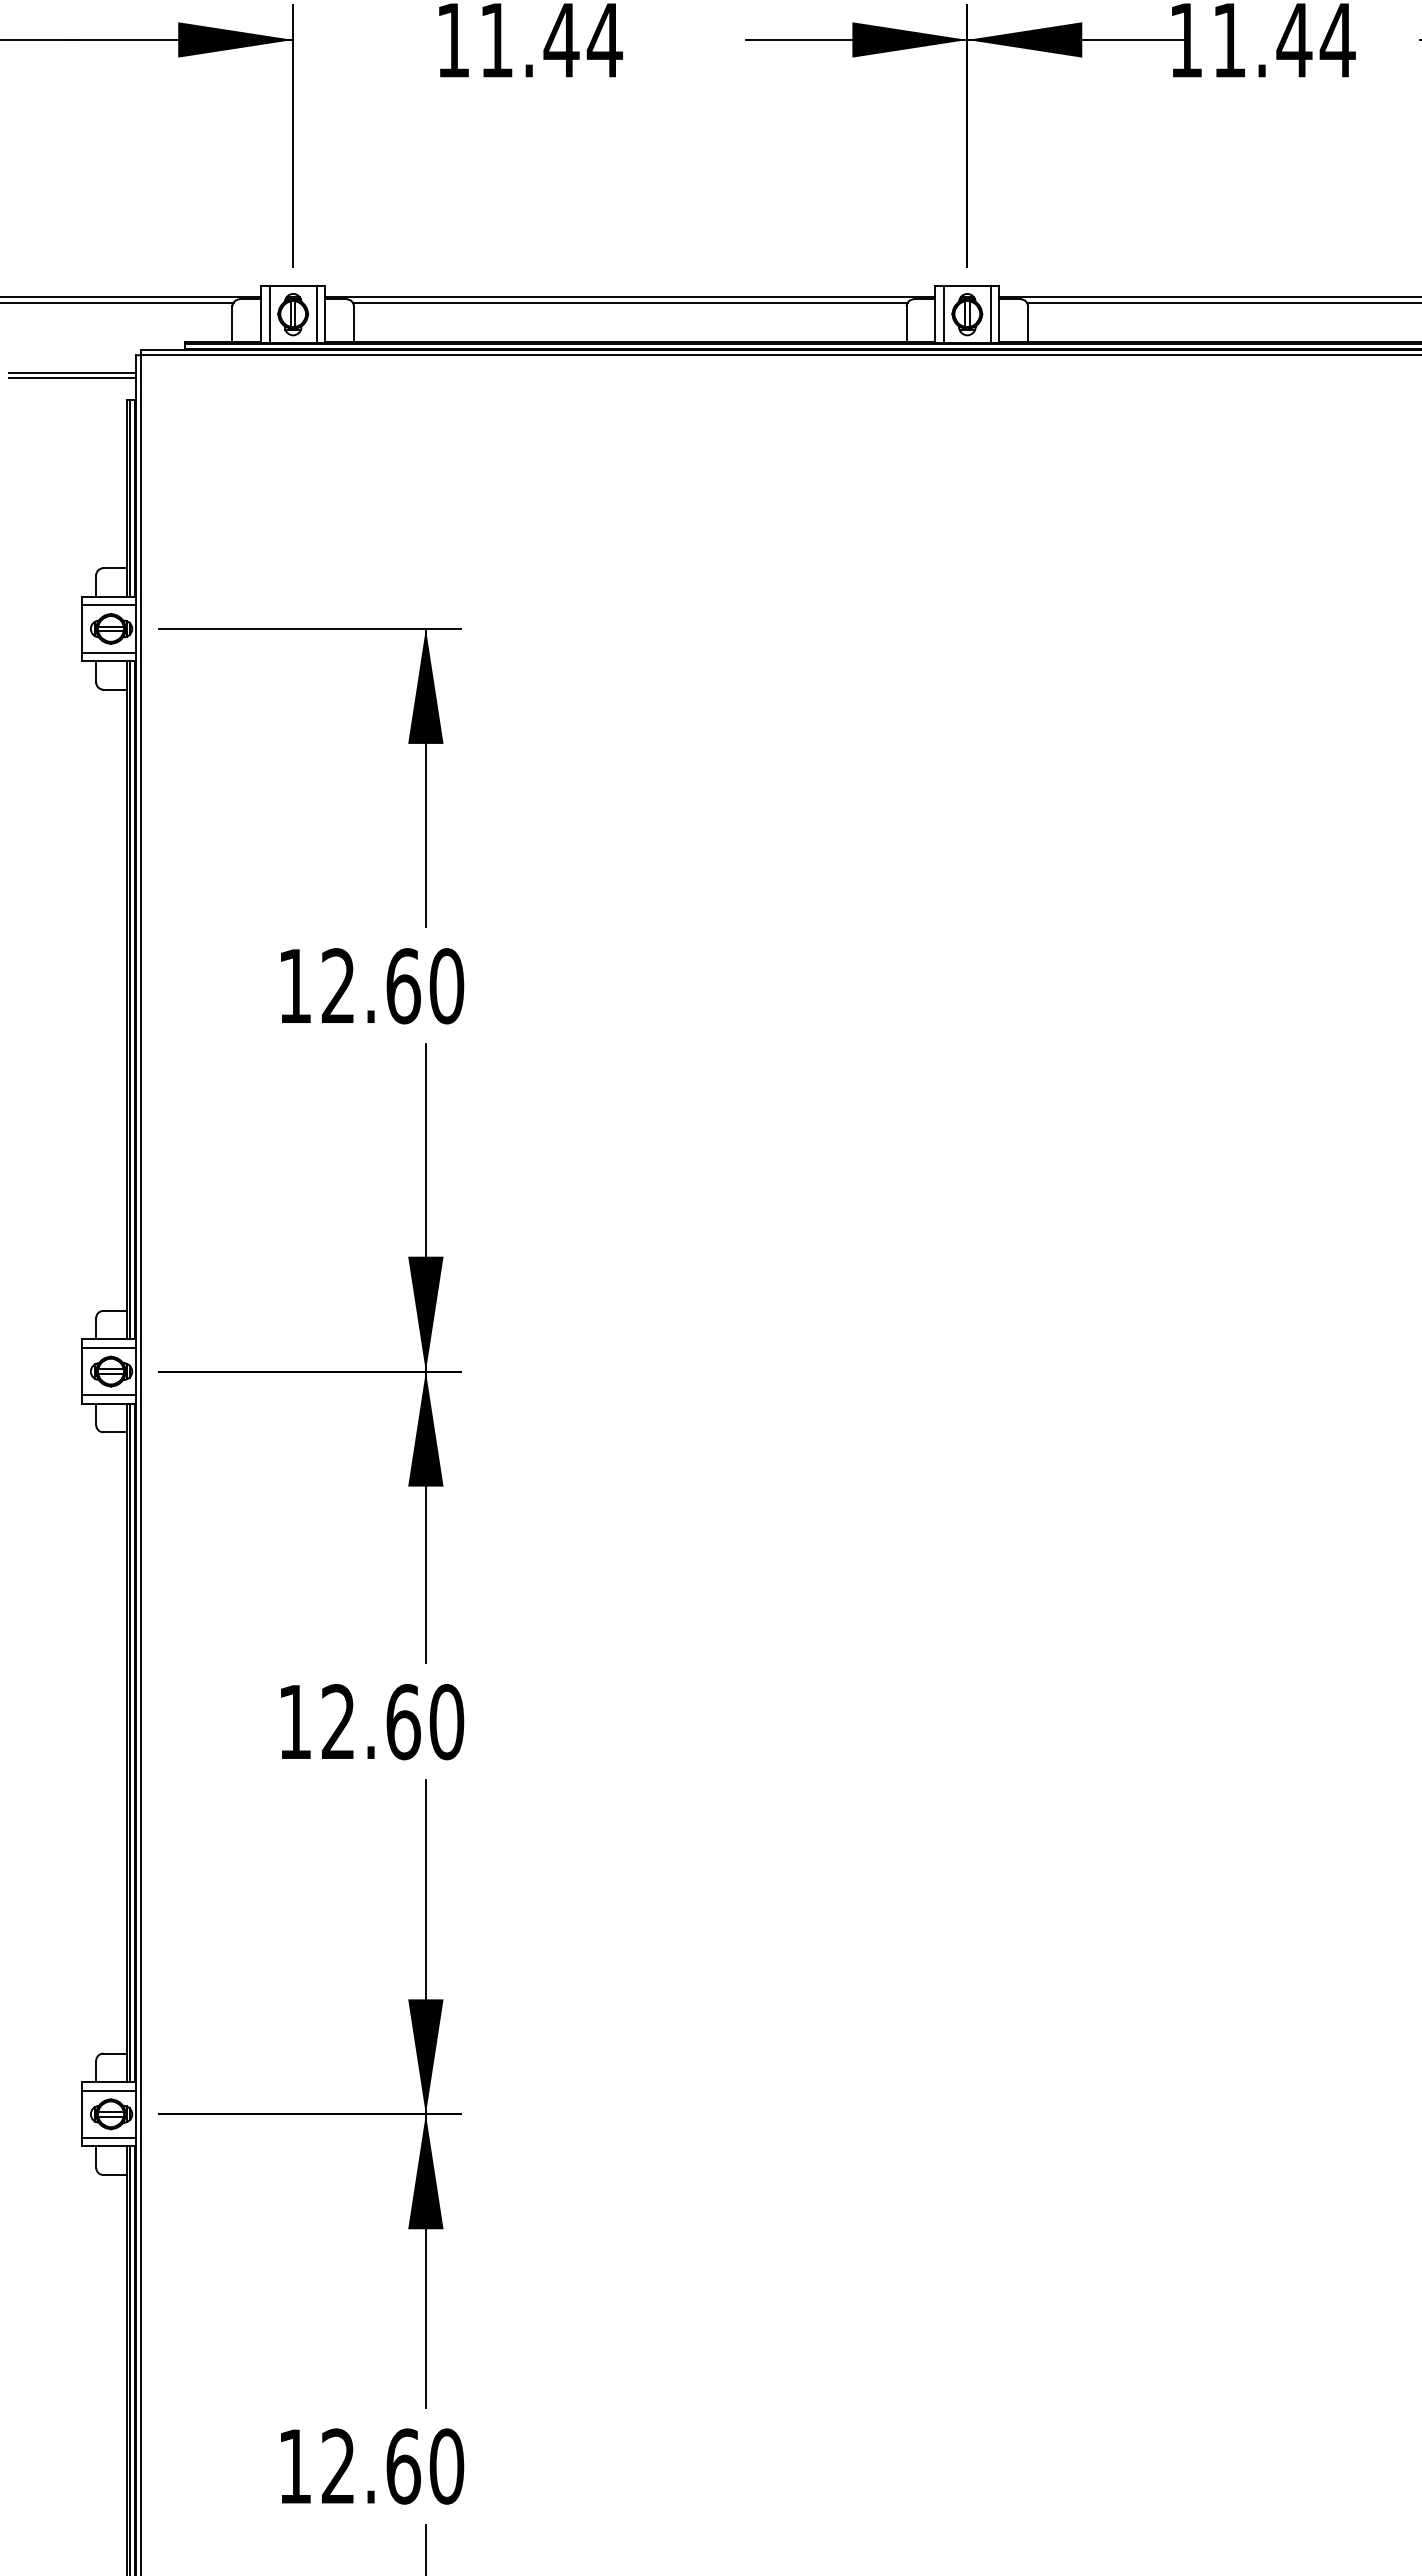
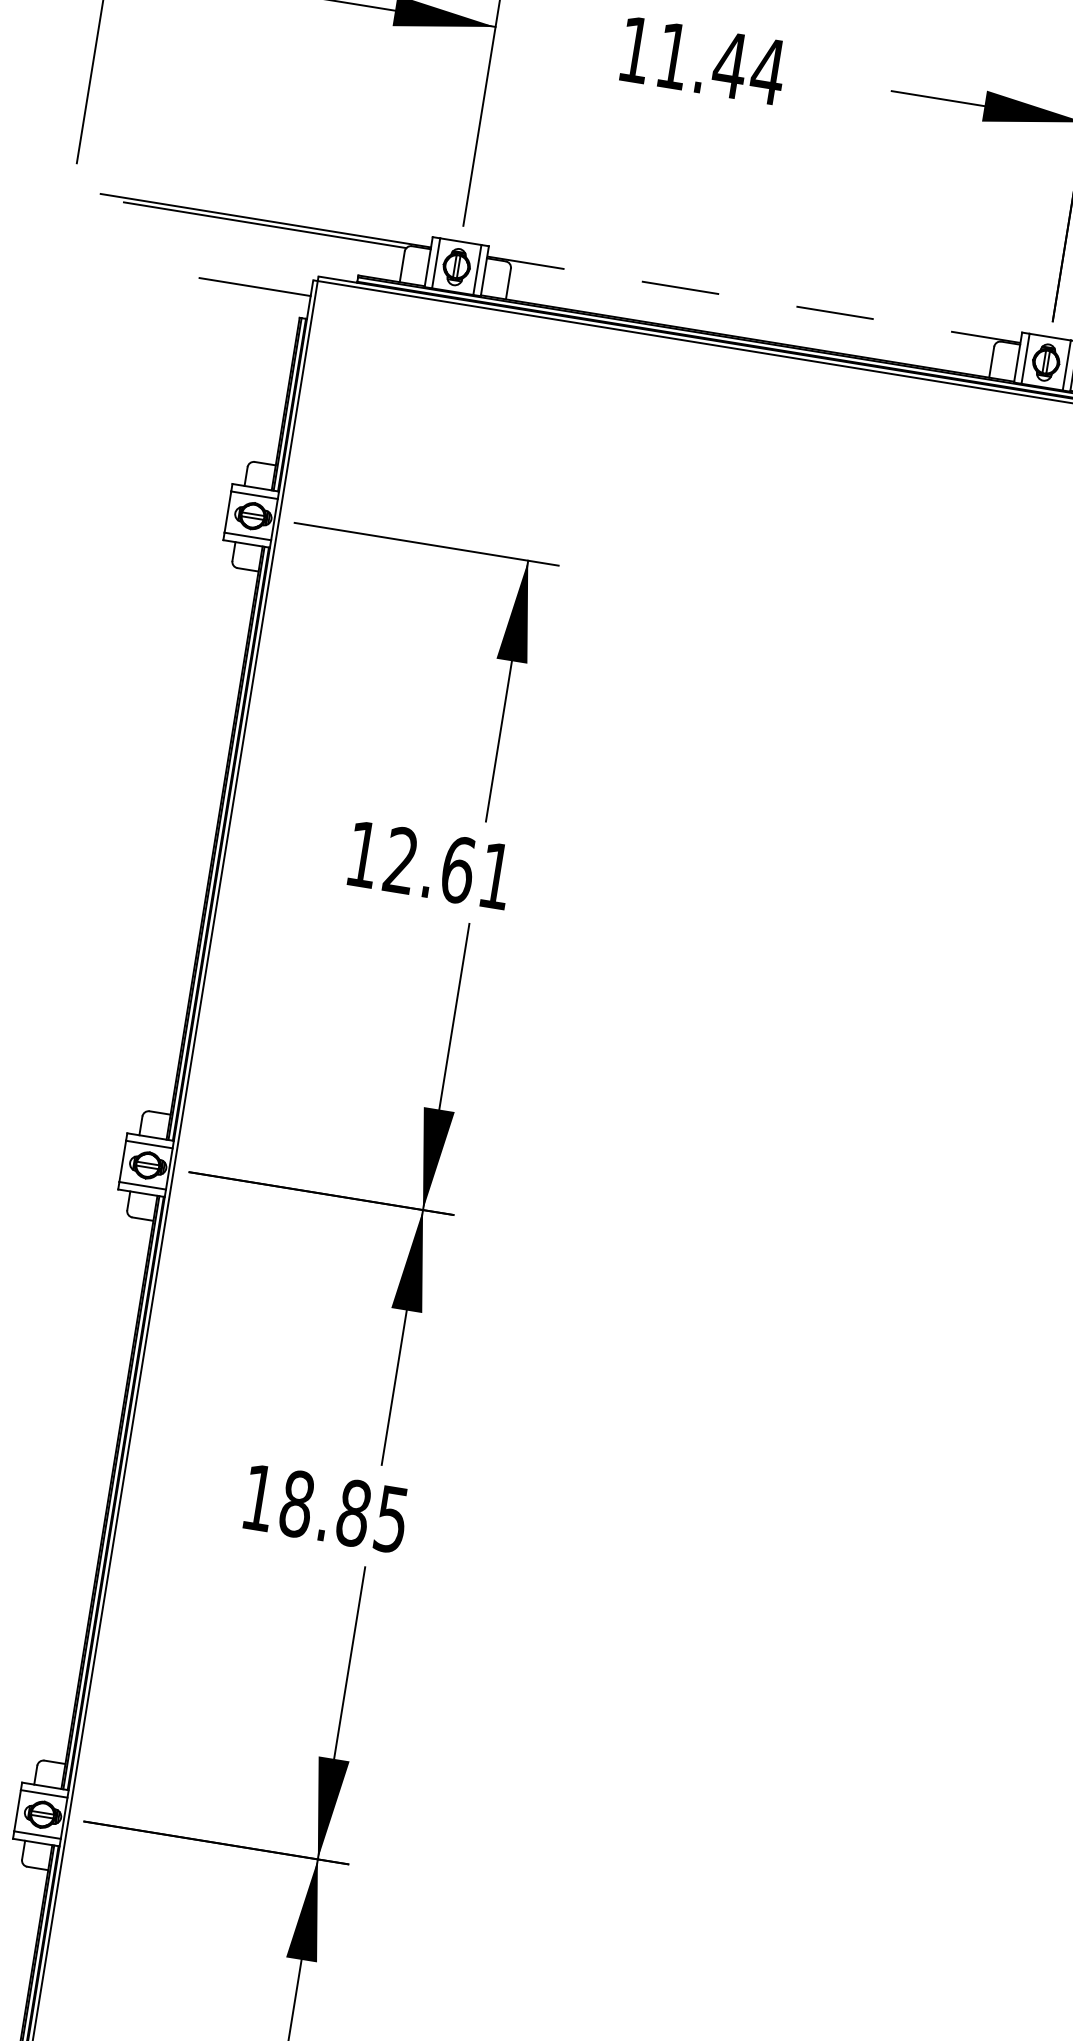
line: (630, 297) -> (754, 299), solid -> dashed
line: (629, 302) -> (752, 304), removed
line: (71, 378) -> (253, 291), removed
text: (446, 986) -> (495, 876), 12.60 -> 12.61
text: (392, 1722) -> (344, 1512), 12.60 -> 18.85

